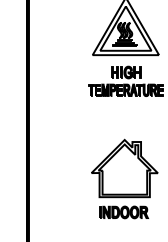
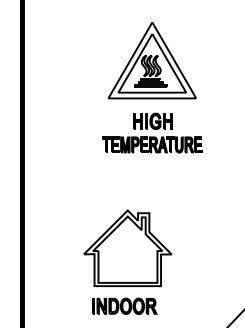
part: (124, 167) -> (127, 247), moved
part: (123, 211) -> (124, 305), moved

